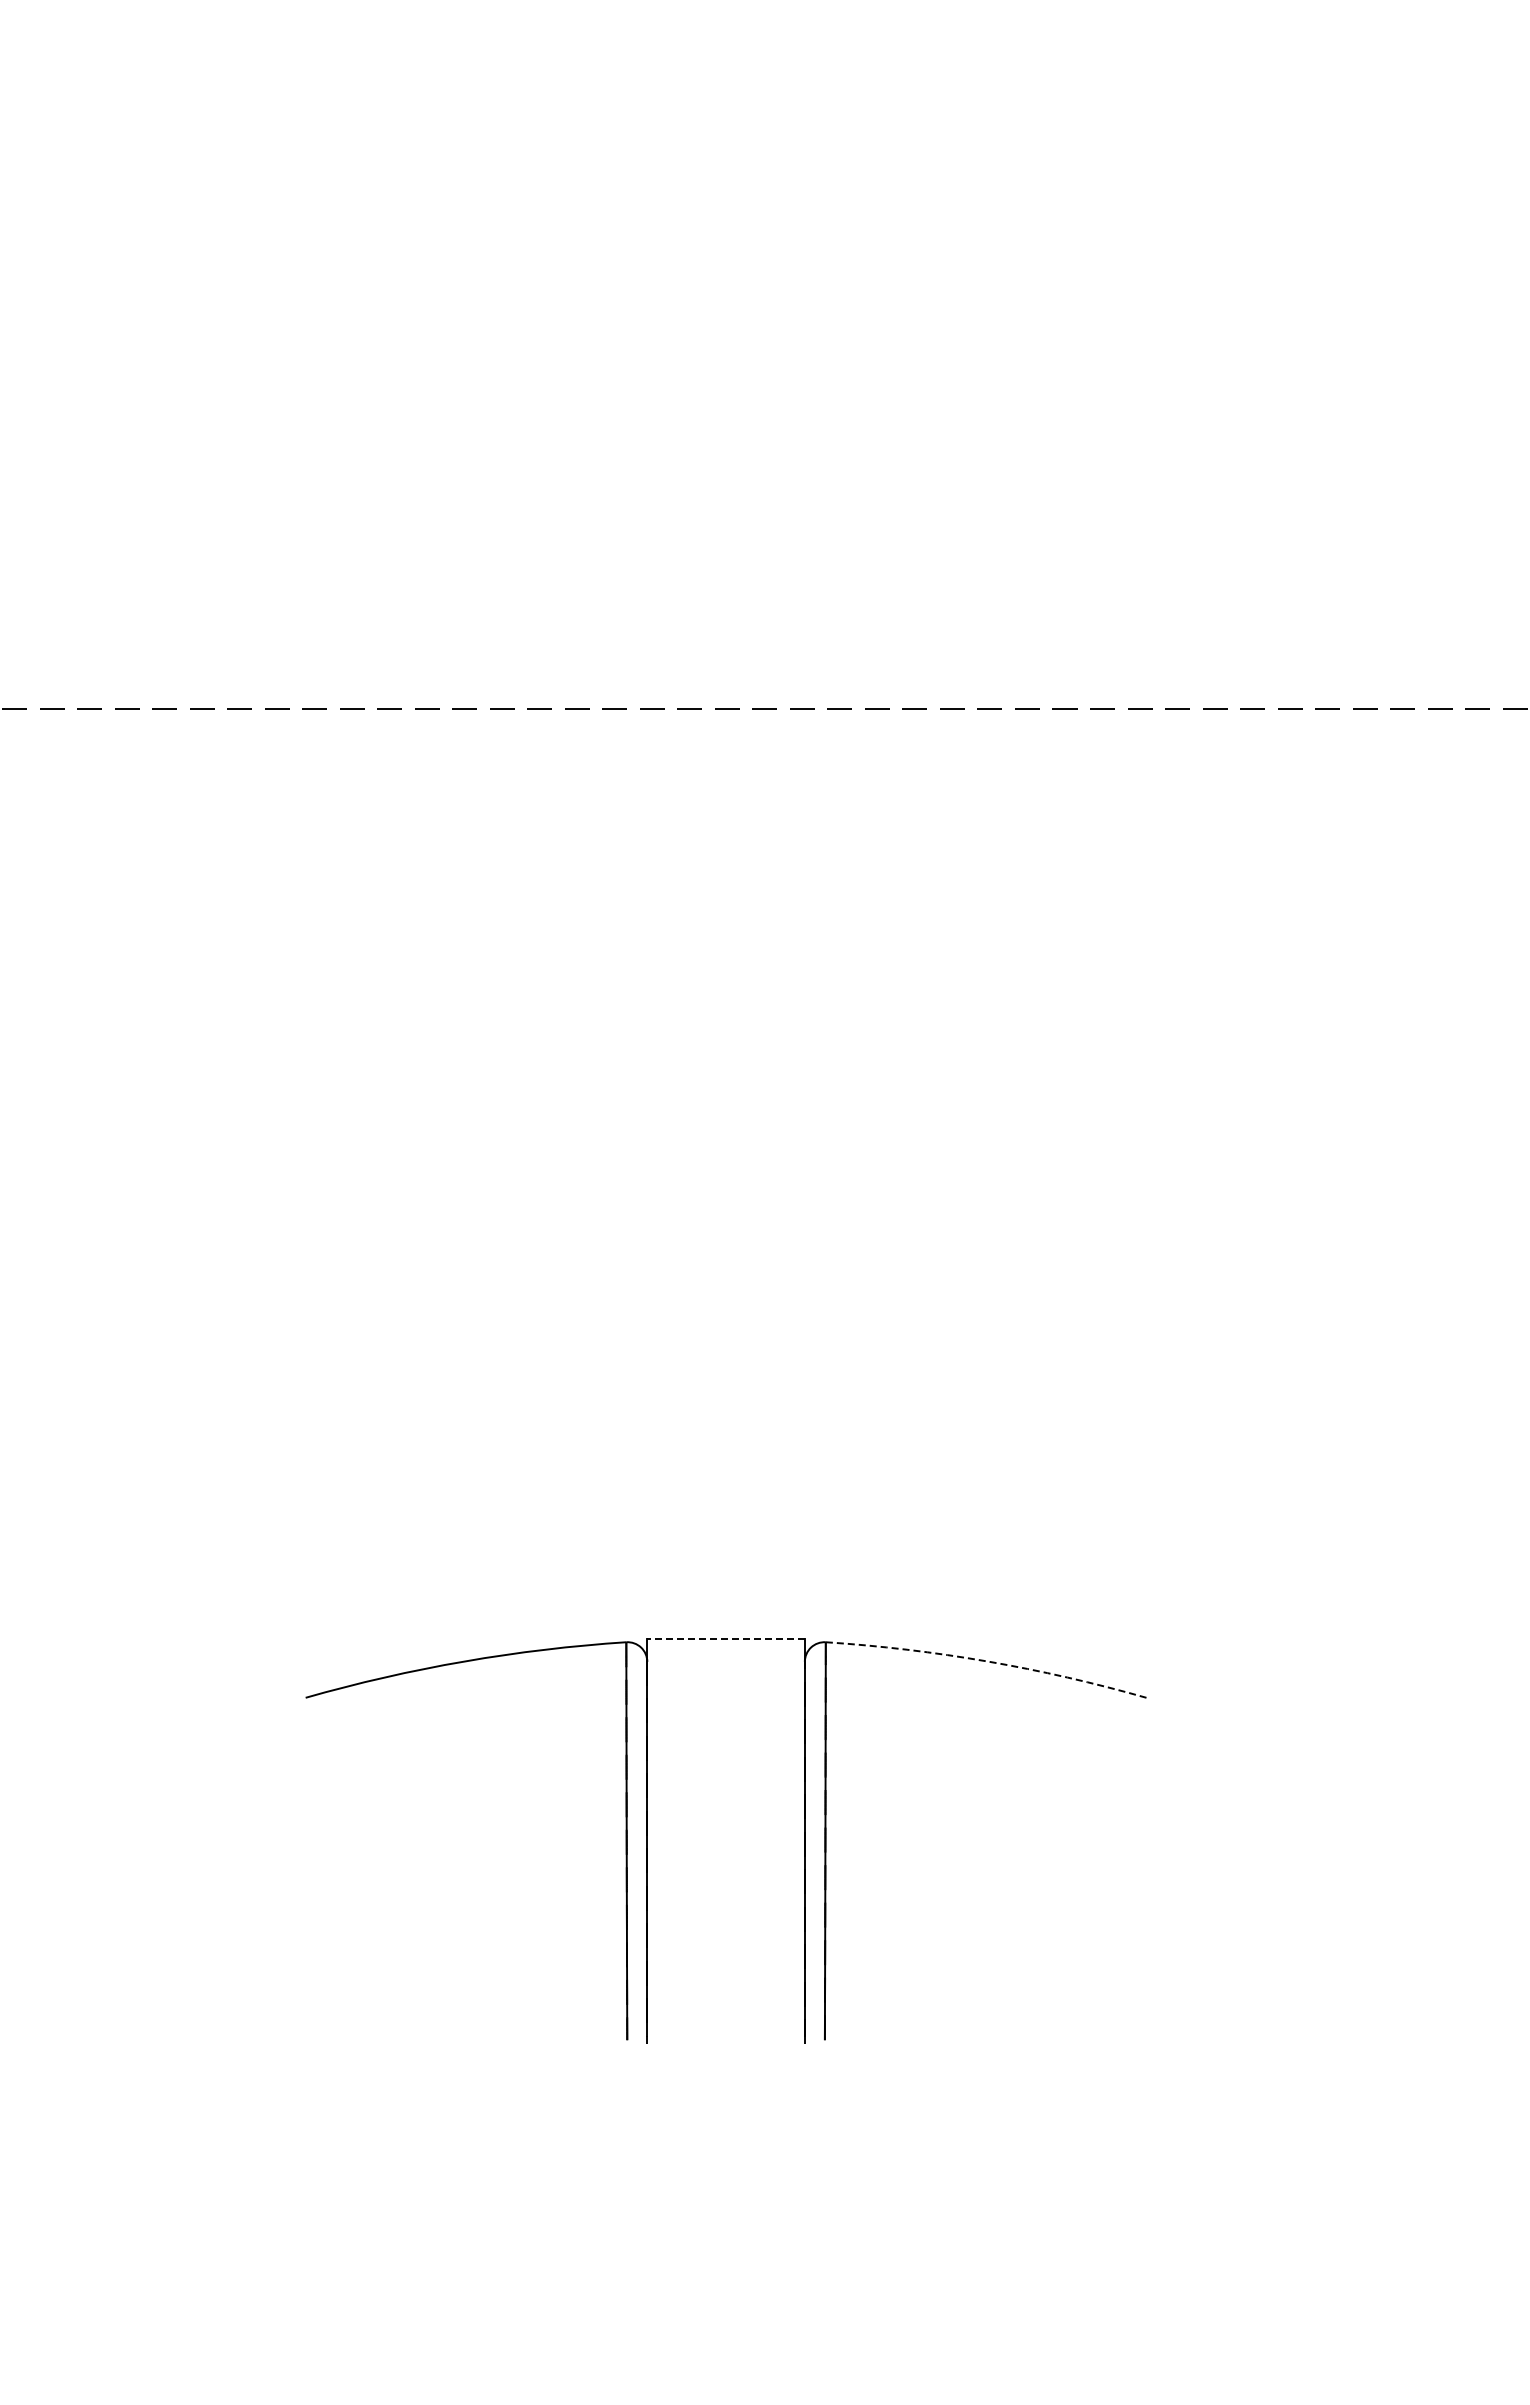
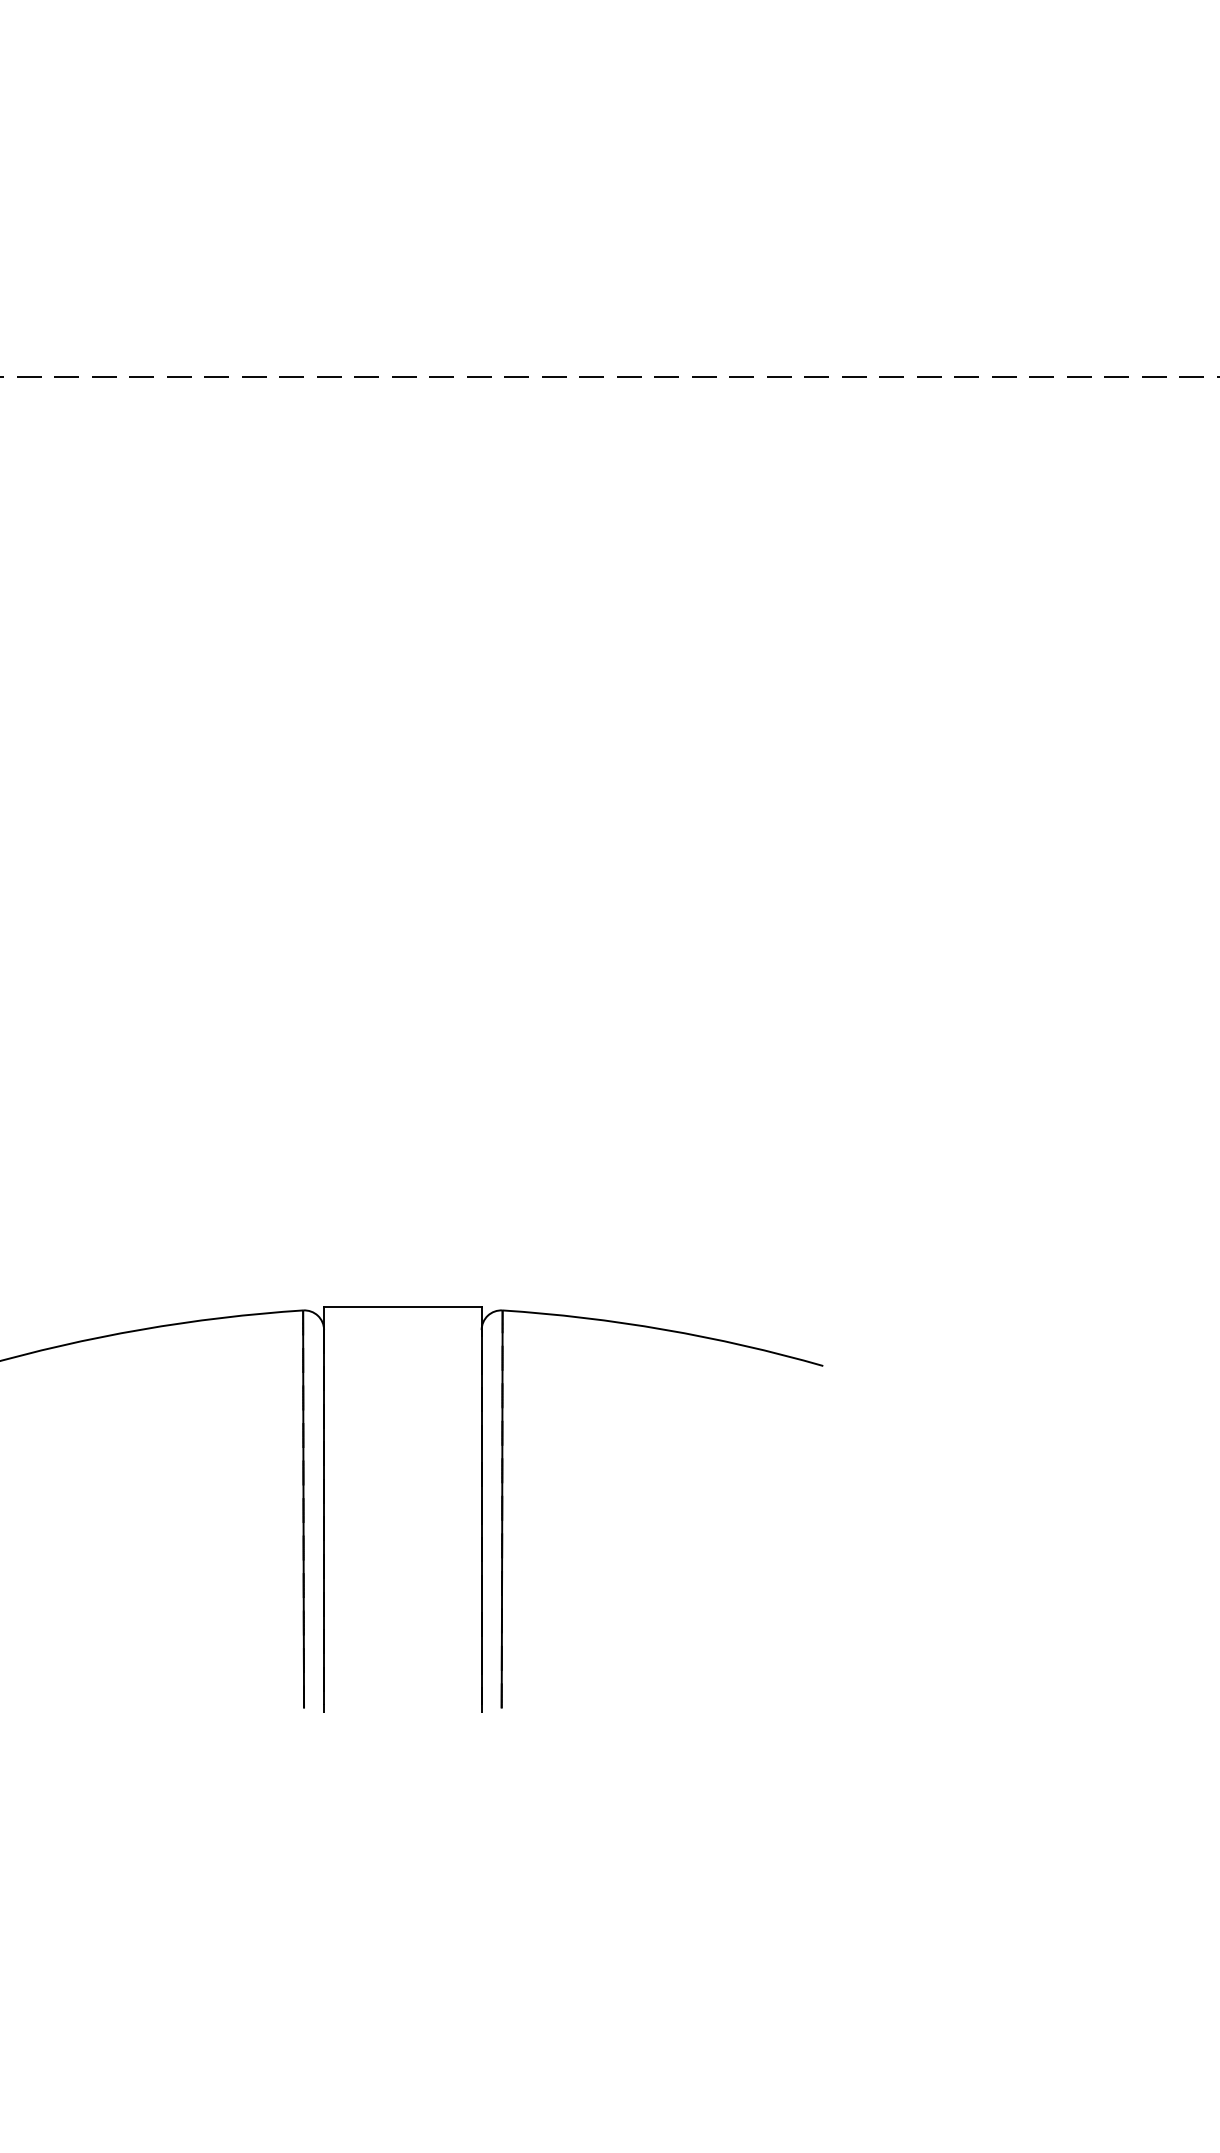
line: (726, 1639) -> (403, 1307), dashed -> solid
arc: (987, 1661) -> (664, 1329), dashed -> solid

